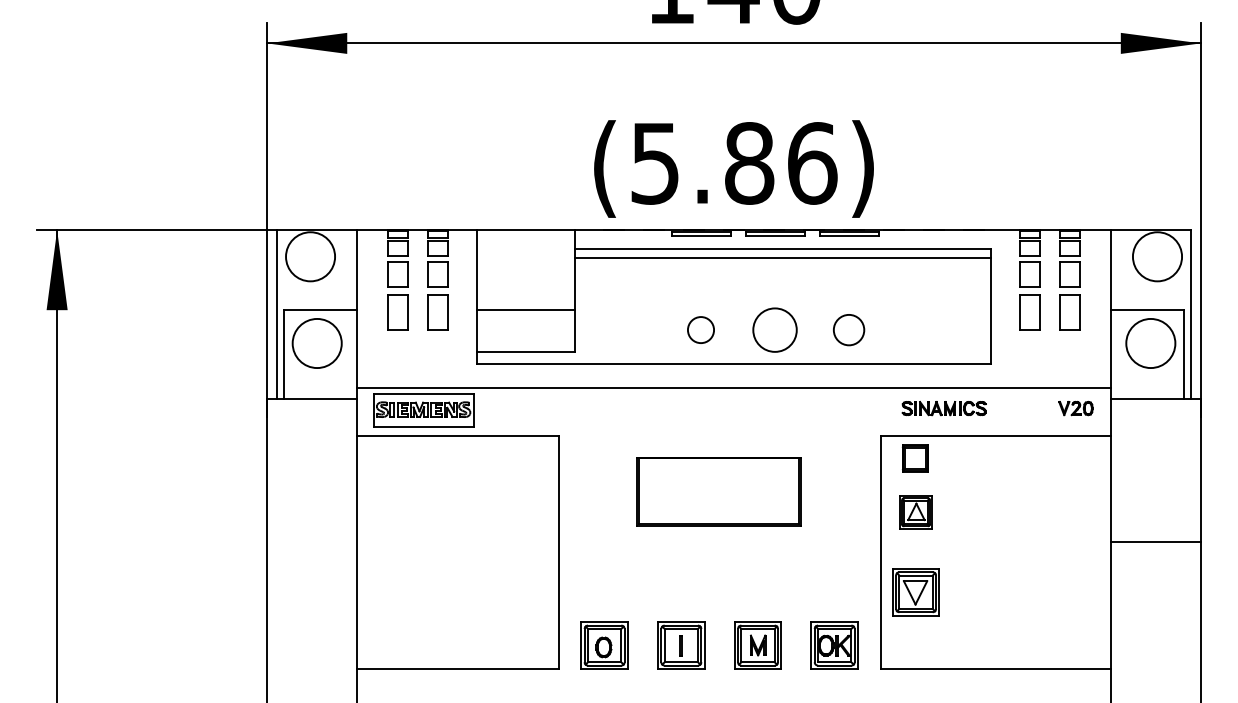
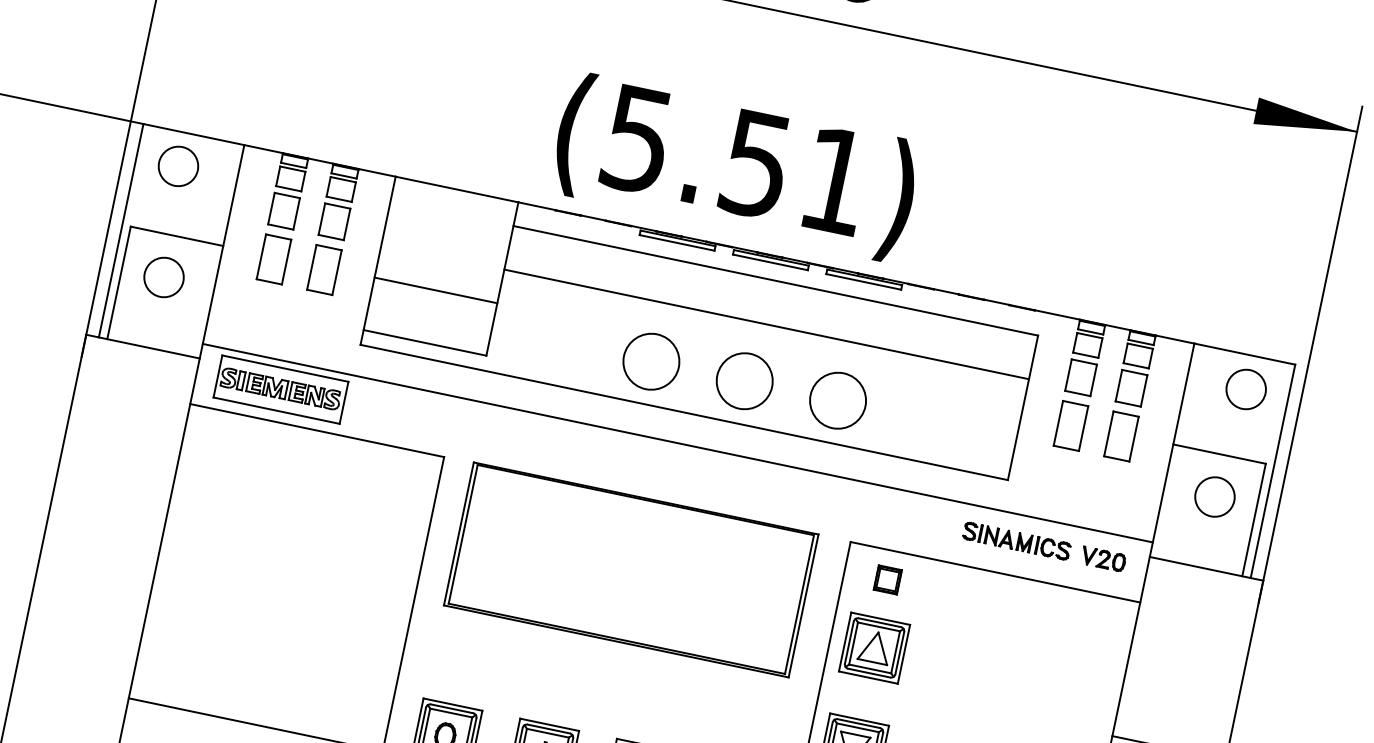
text: (781, 163) -> (796, 172), (5.86) -> (5.51)
circle: (310, 256) -> (178, 166), size x0.62
circle: (1157, 256) -> (1246, 389), size x0.62
line: (782, 258) -> (766, 324), moved
circle: (700, 329) -> (650, 360), size x1.67
circle: (848, 329) -> (837, 399), size x1.43
circle: (316, 343) -> (163, 277), size x0.62
circle: (1150, 343) -> (1214, 496), size x0.62
part: (943, 408) -> (1015, 540), moved
part: (915, 458) -> (887, 580), size x0.71
part: (718, 491) -> (630, 569), size x1.67
part: (915, 512) -> (873, 648), size x1.43

